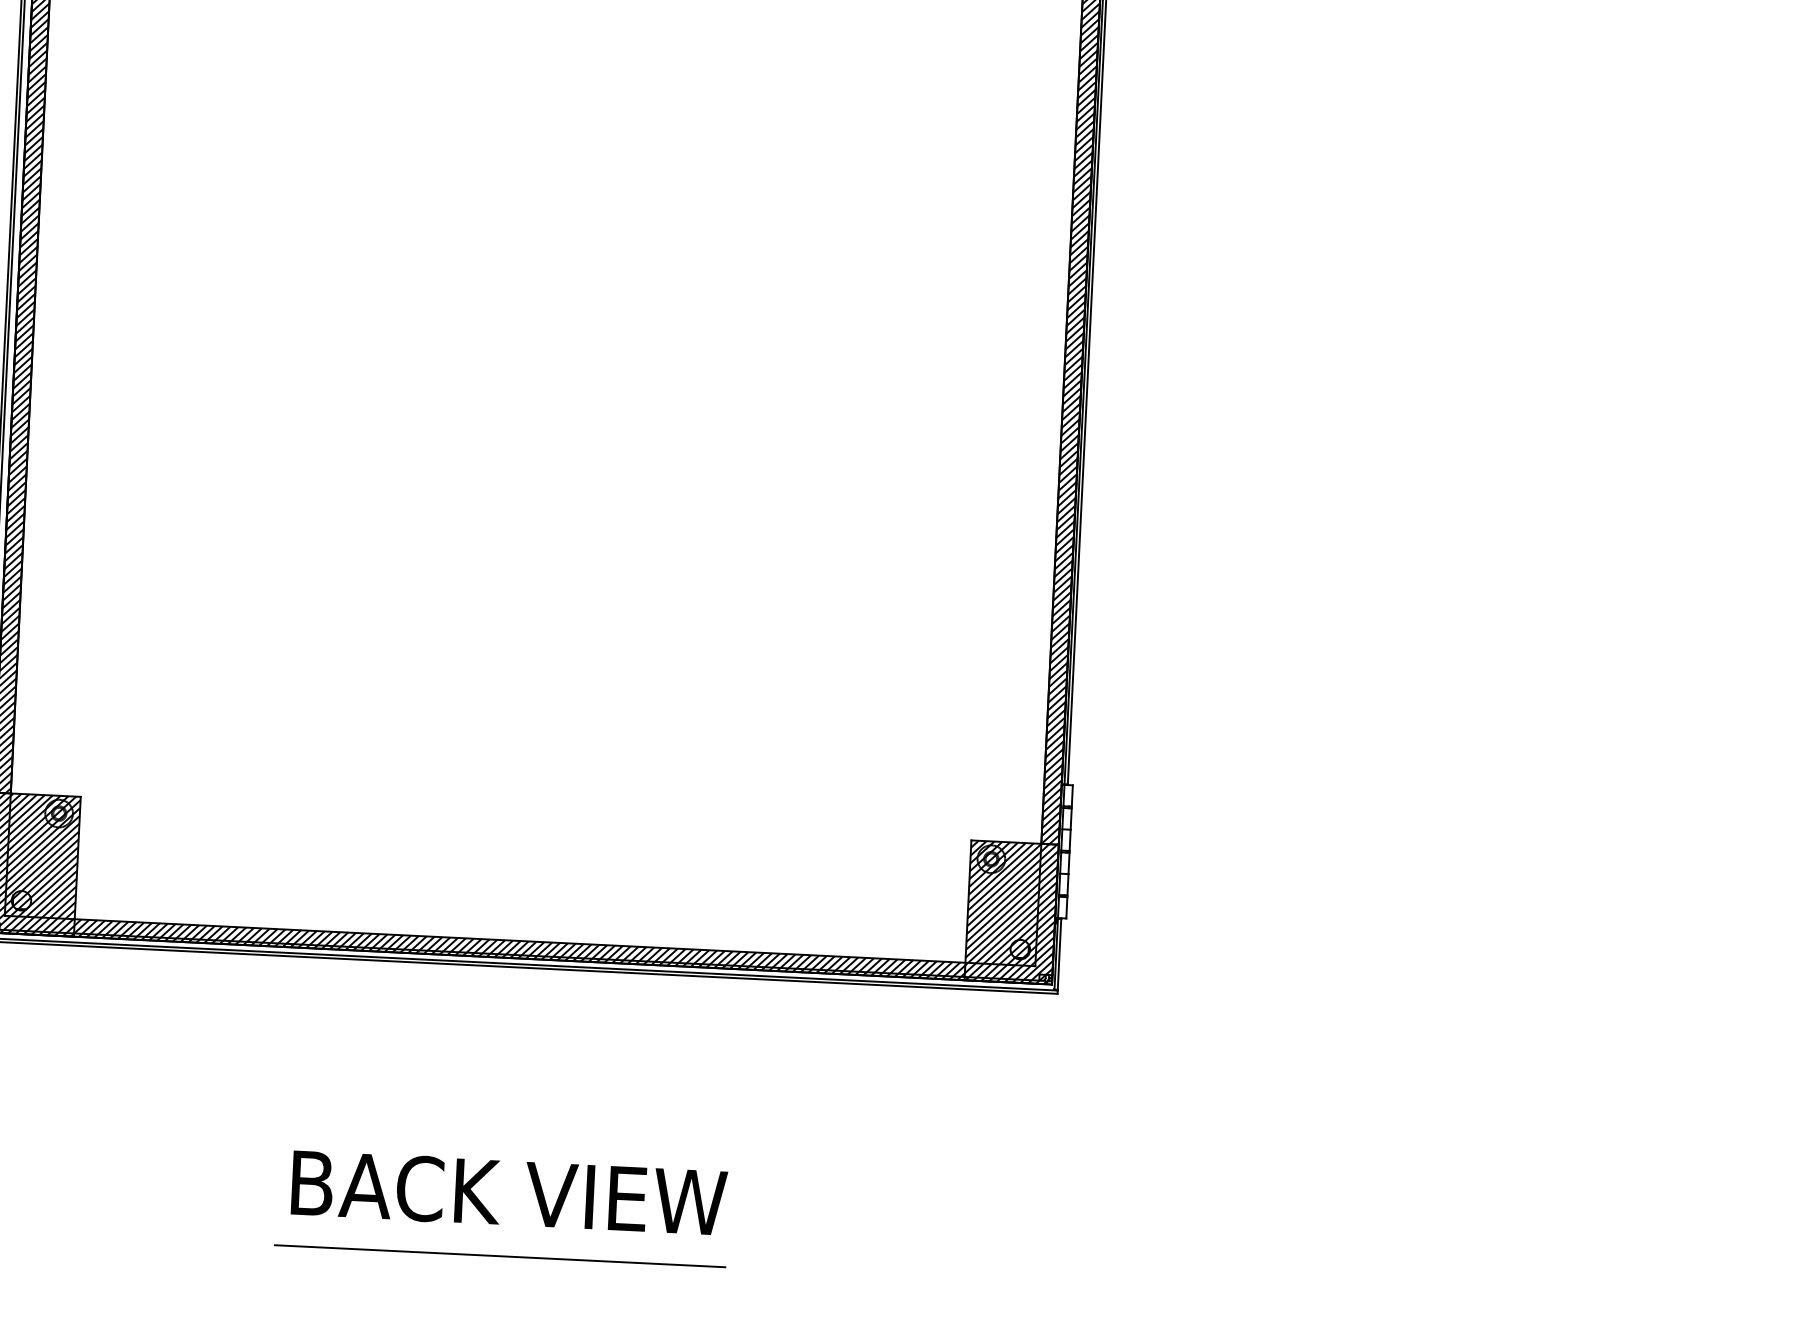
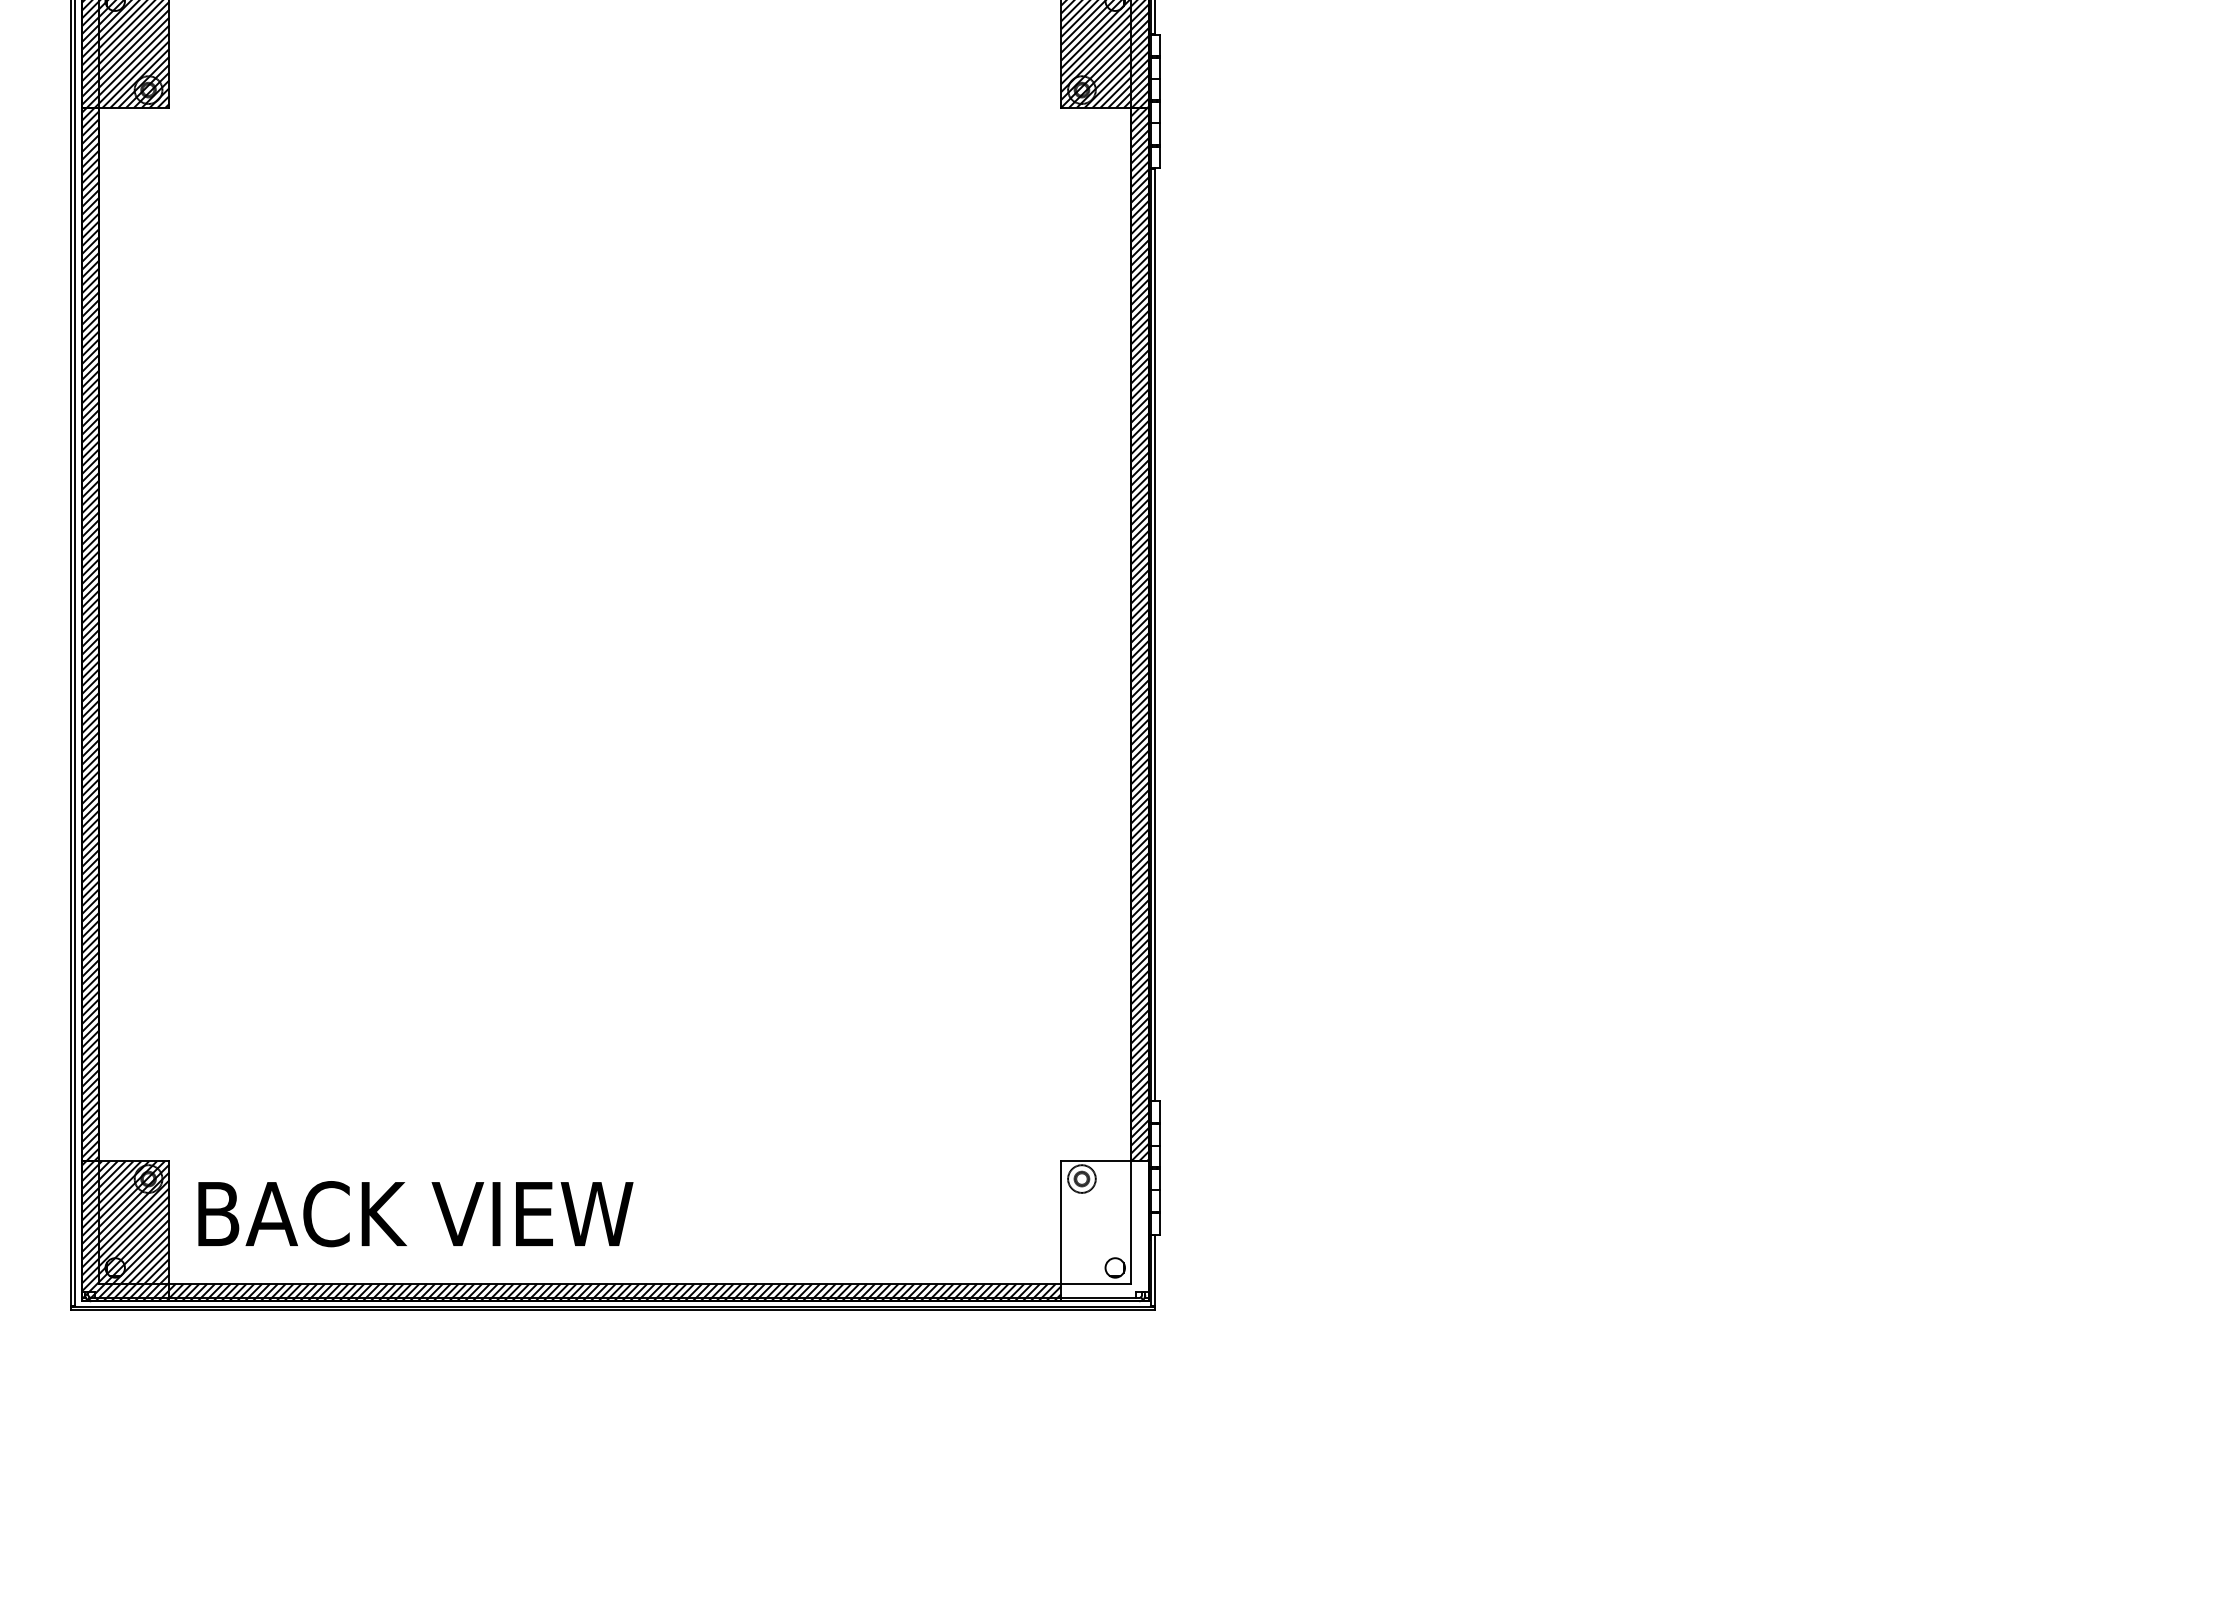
hatch: (1011, 912) -> (1104, 1231), removed
text: (509, 1193) -> (415, 1214), moved
line: (499, 1256) -> (610, 1599), removed

